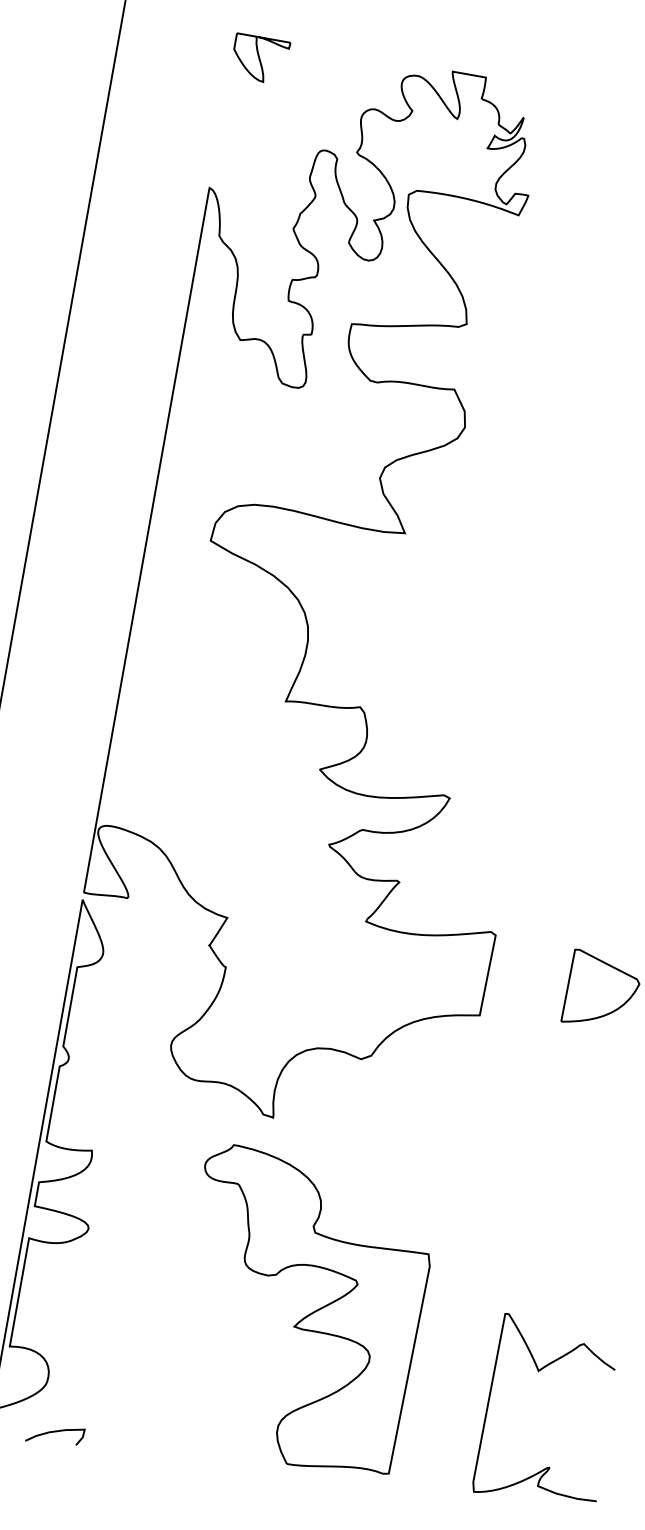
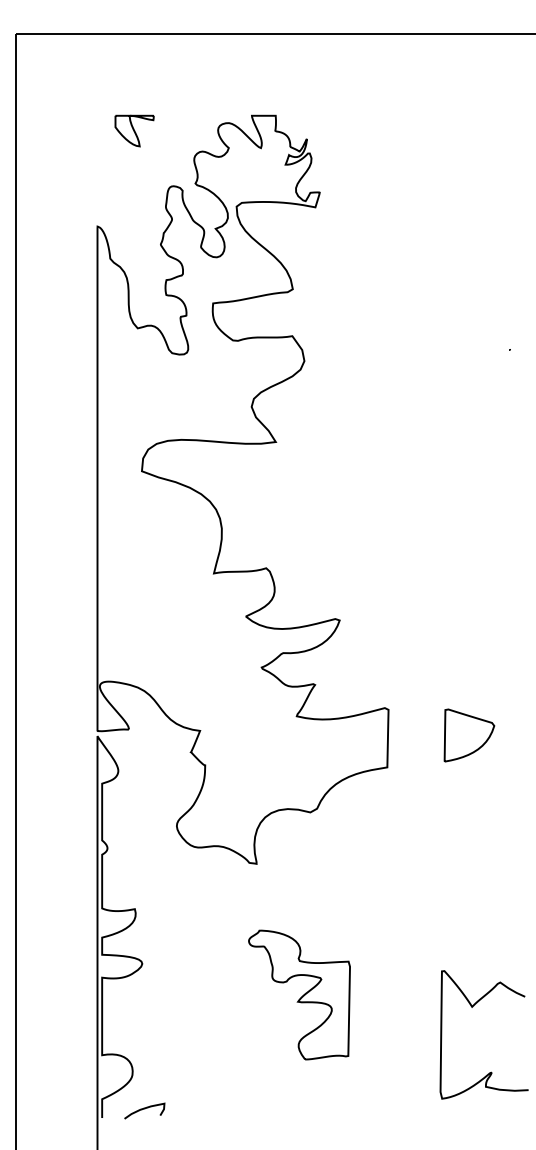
part: (259, 58) -> (134, 130), moved
part: (300, 1310) -> (299, 994), size x0.6

